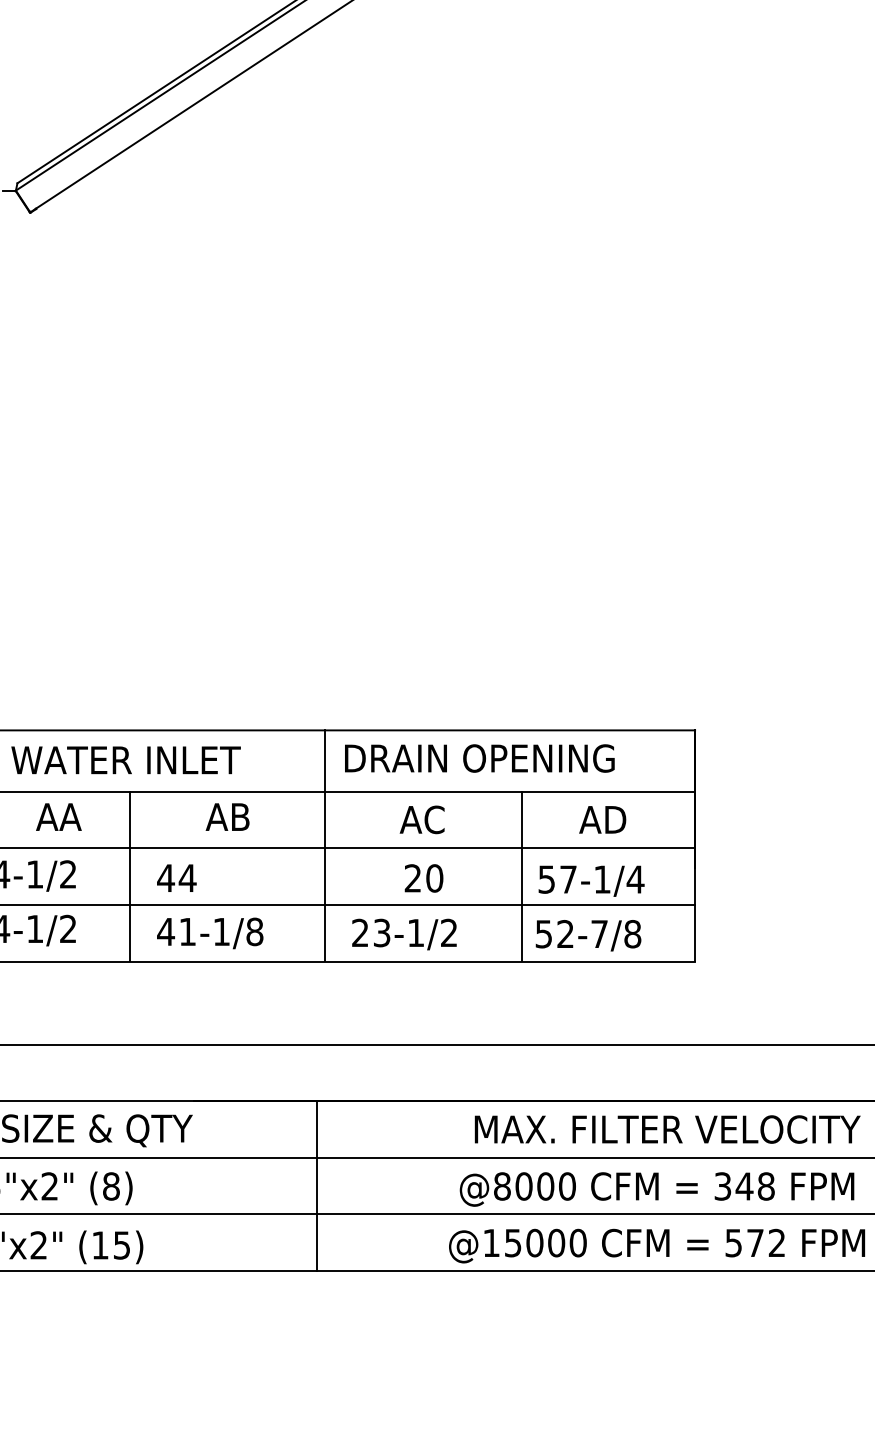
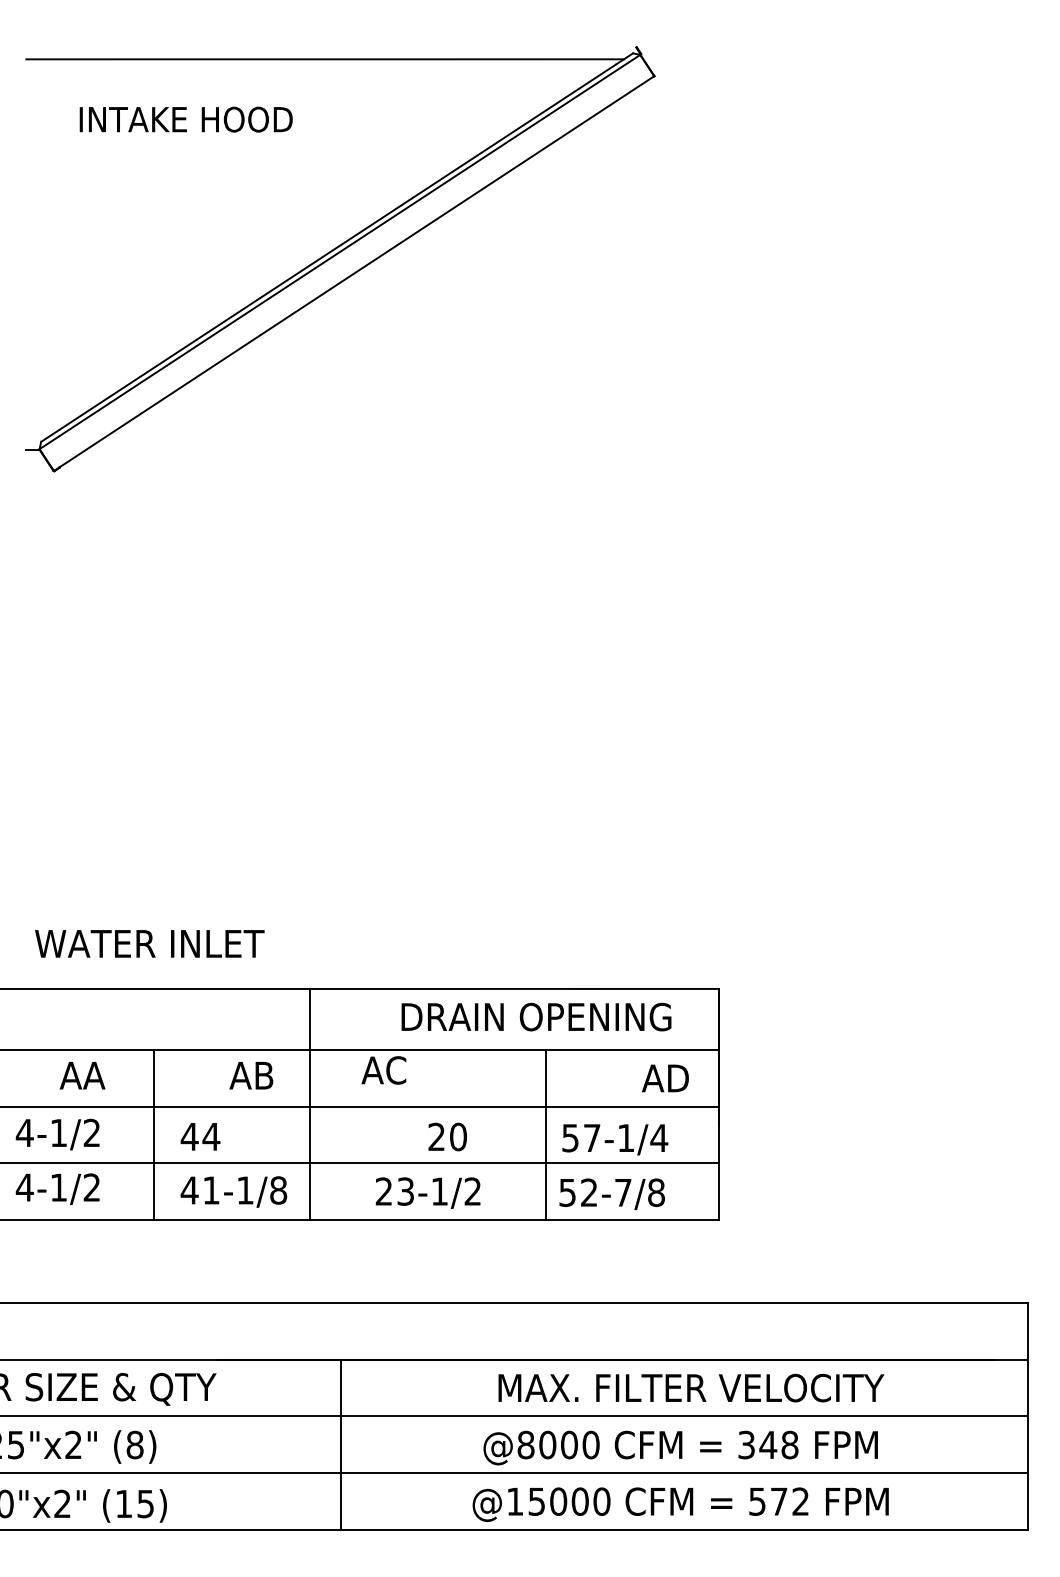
text: (479, 757) -> (536, 1016), moved
text: (125, 759) -> (149, 943), moved
text: (421, 819) -> (383, 1070), moved
text: (602, 819) -> (665, 1078), moved
line: (324, 844) -> (310, 1103), moved

